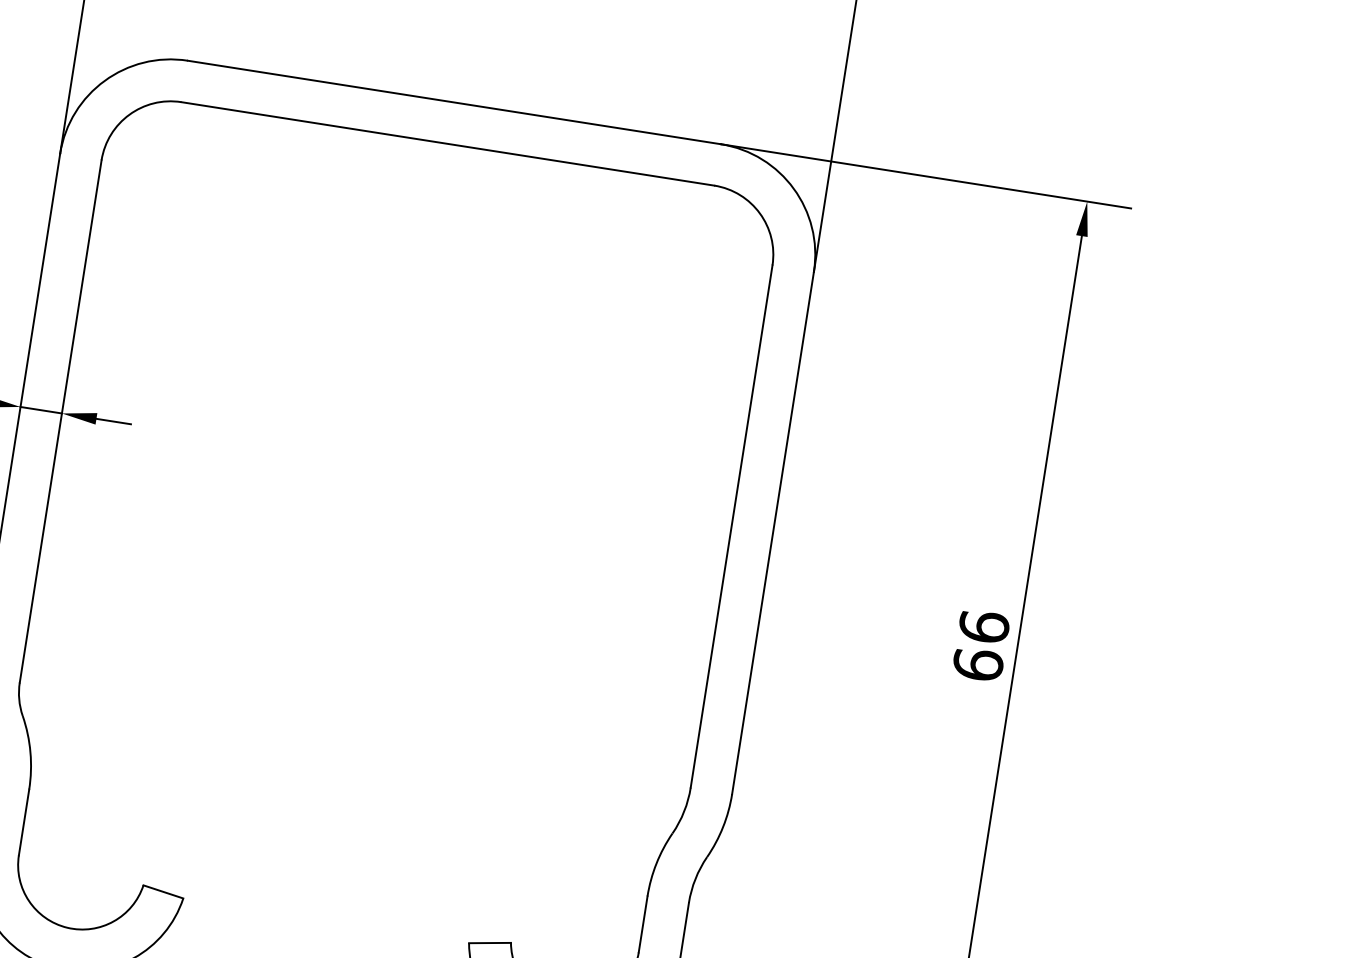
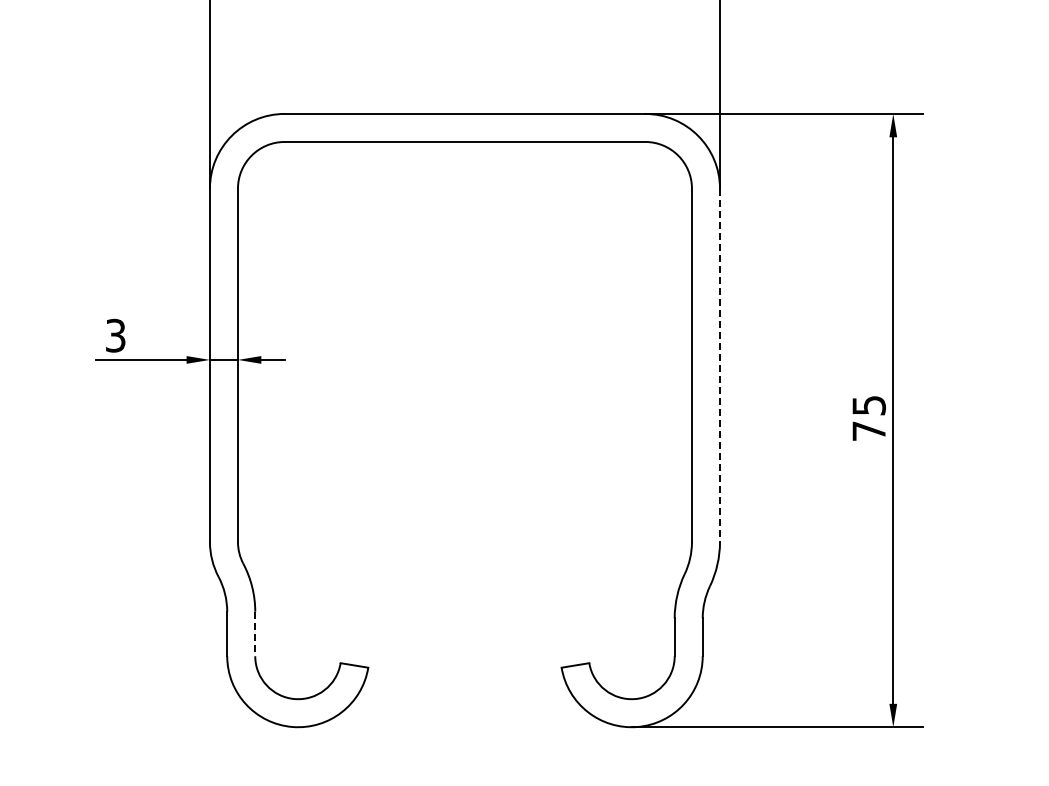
line: (773, 533) -> (720, 365), solid -> dashed
text: (981, 646) -> (869, 418), 66 -> 75
line: (24, 823) -> (255, 634), solid -> dashed

